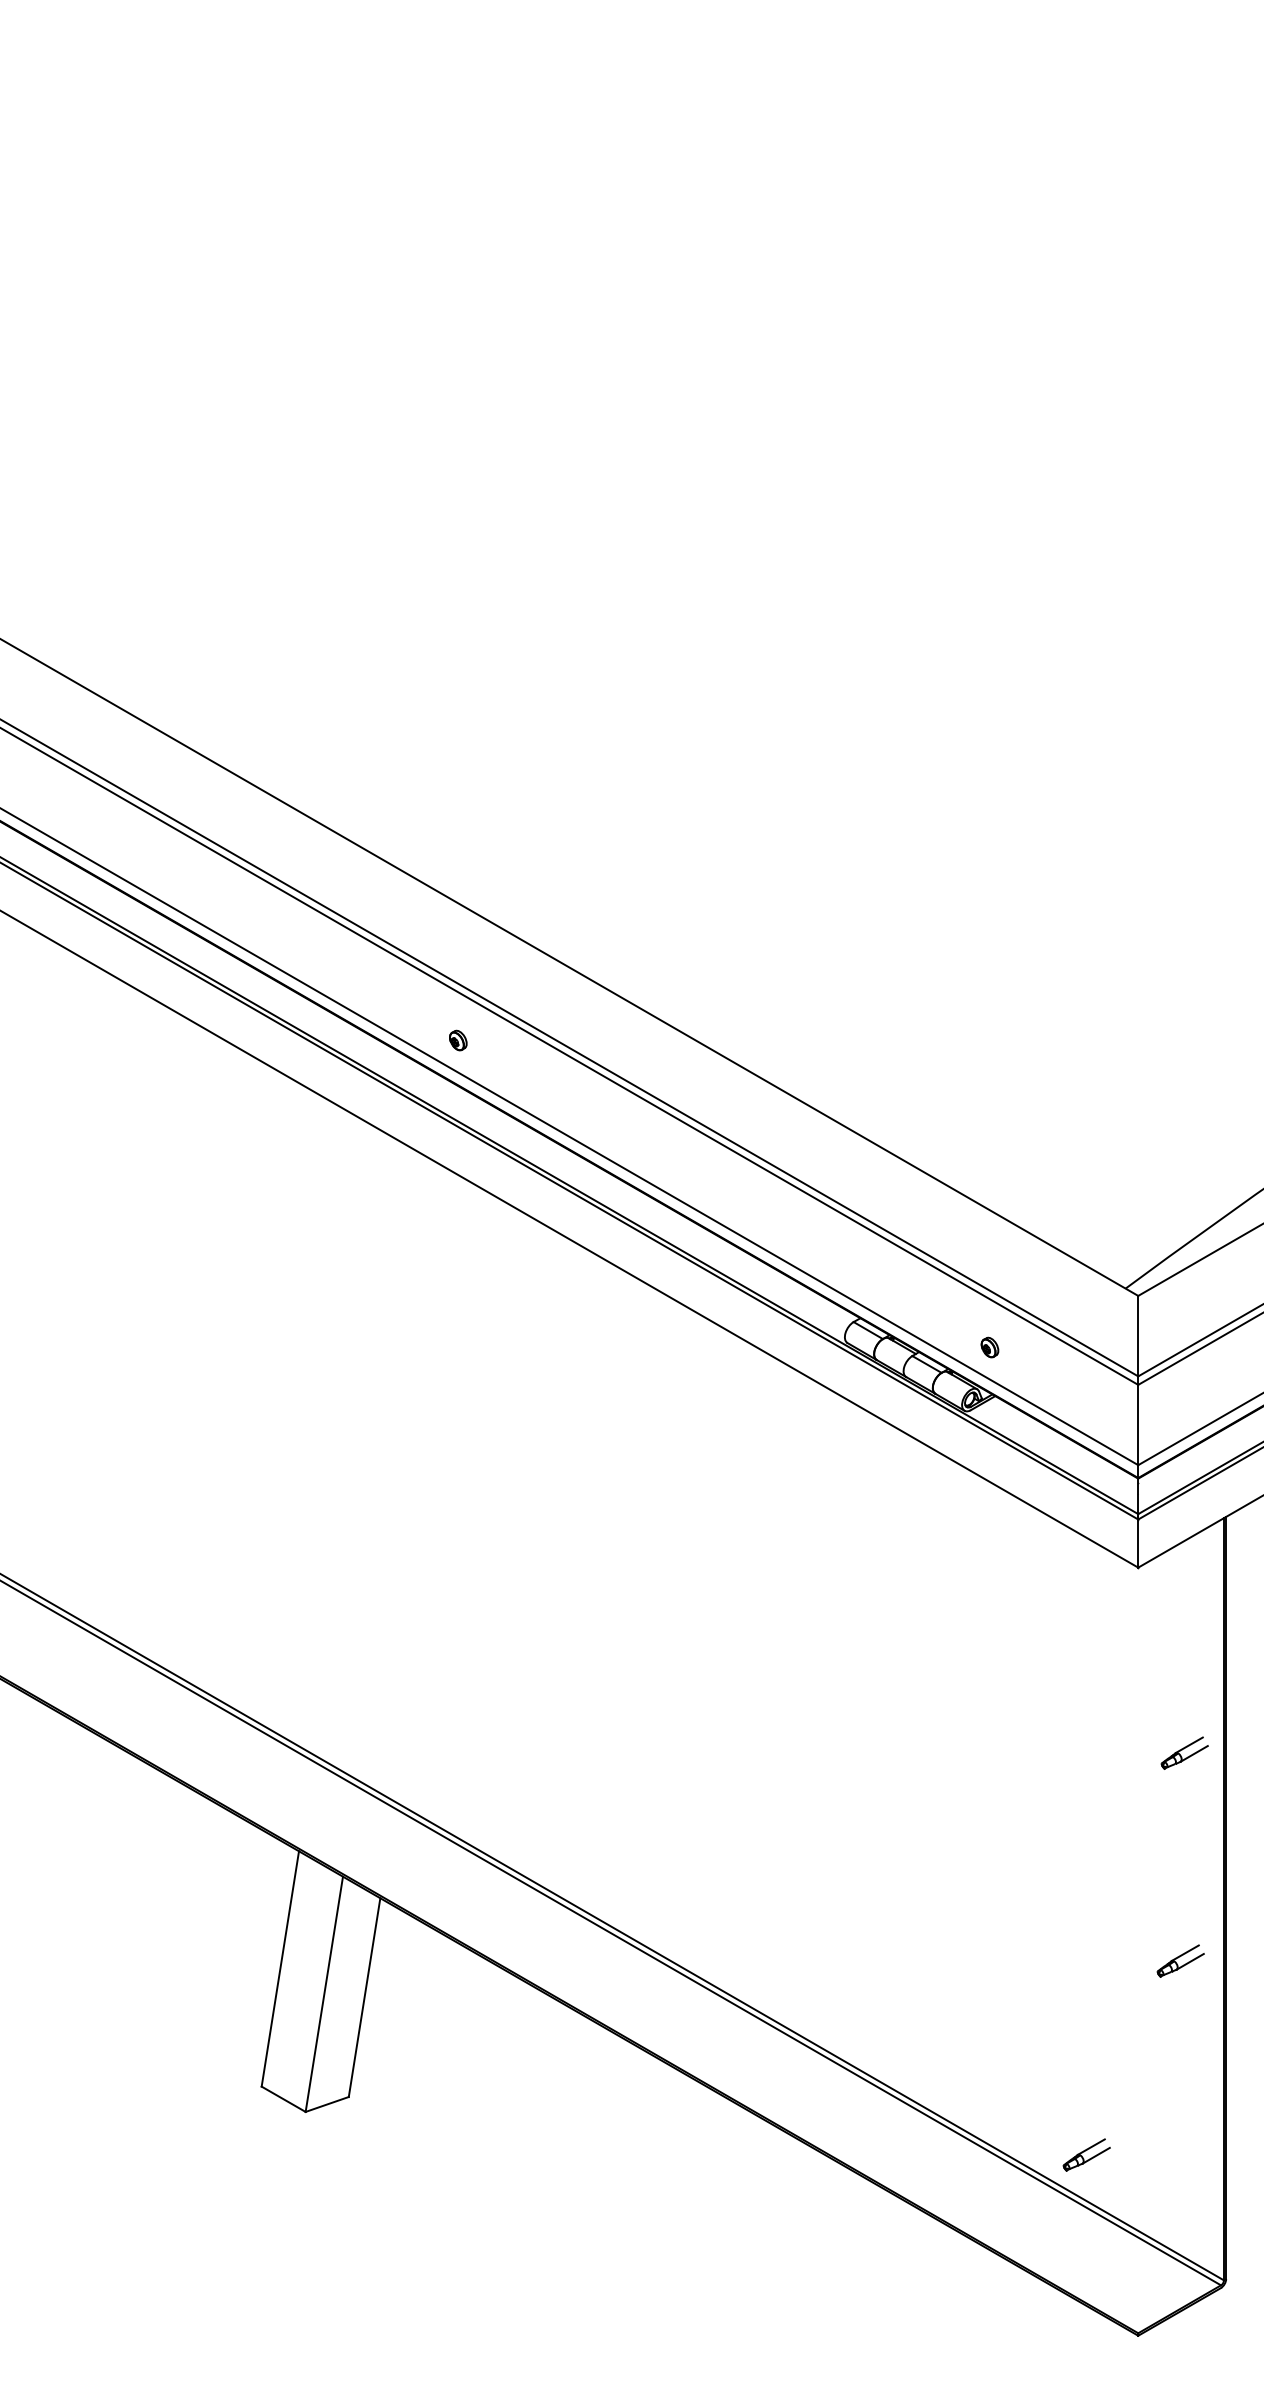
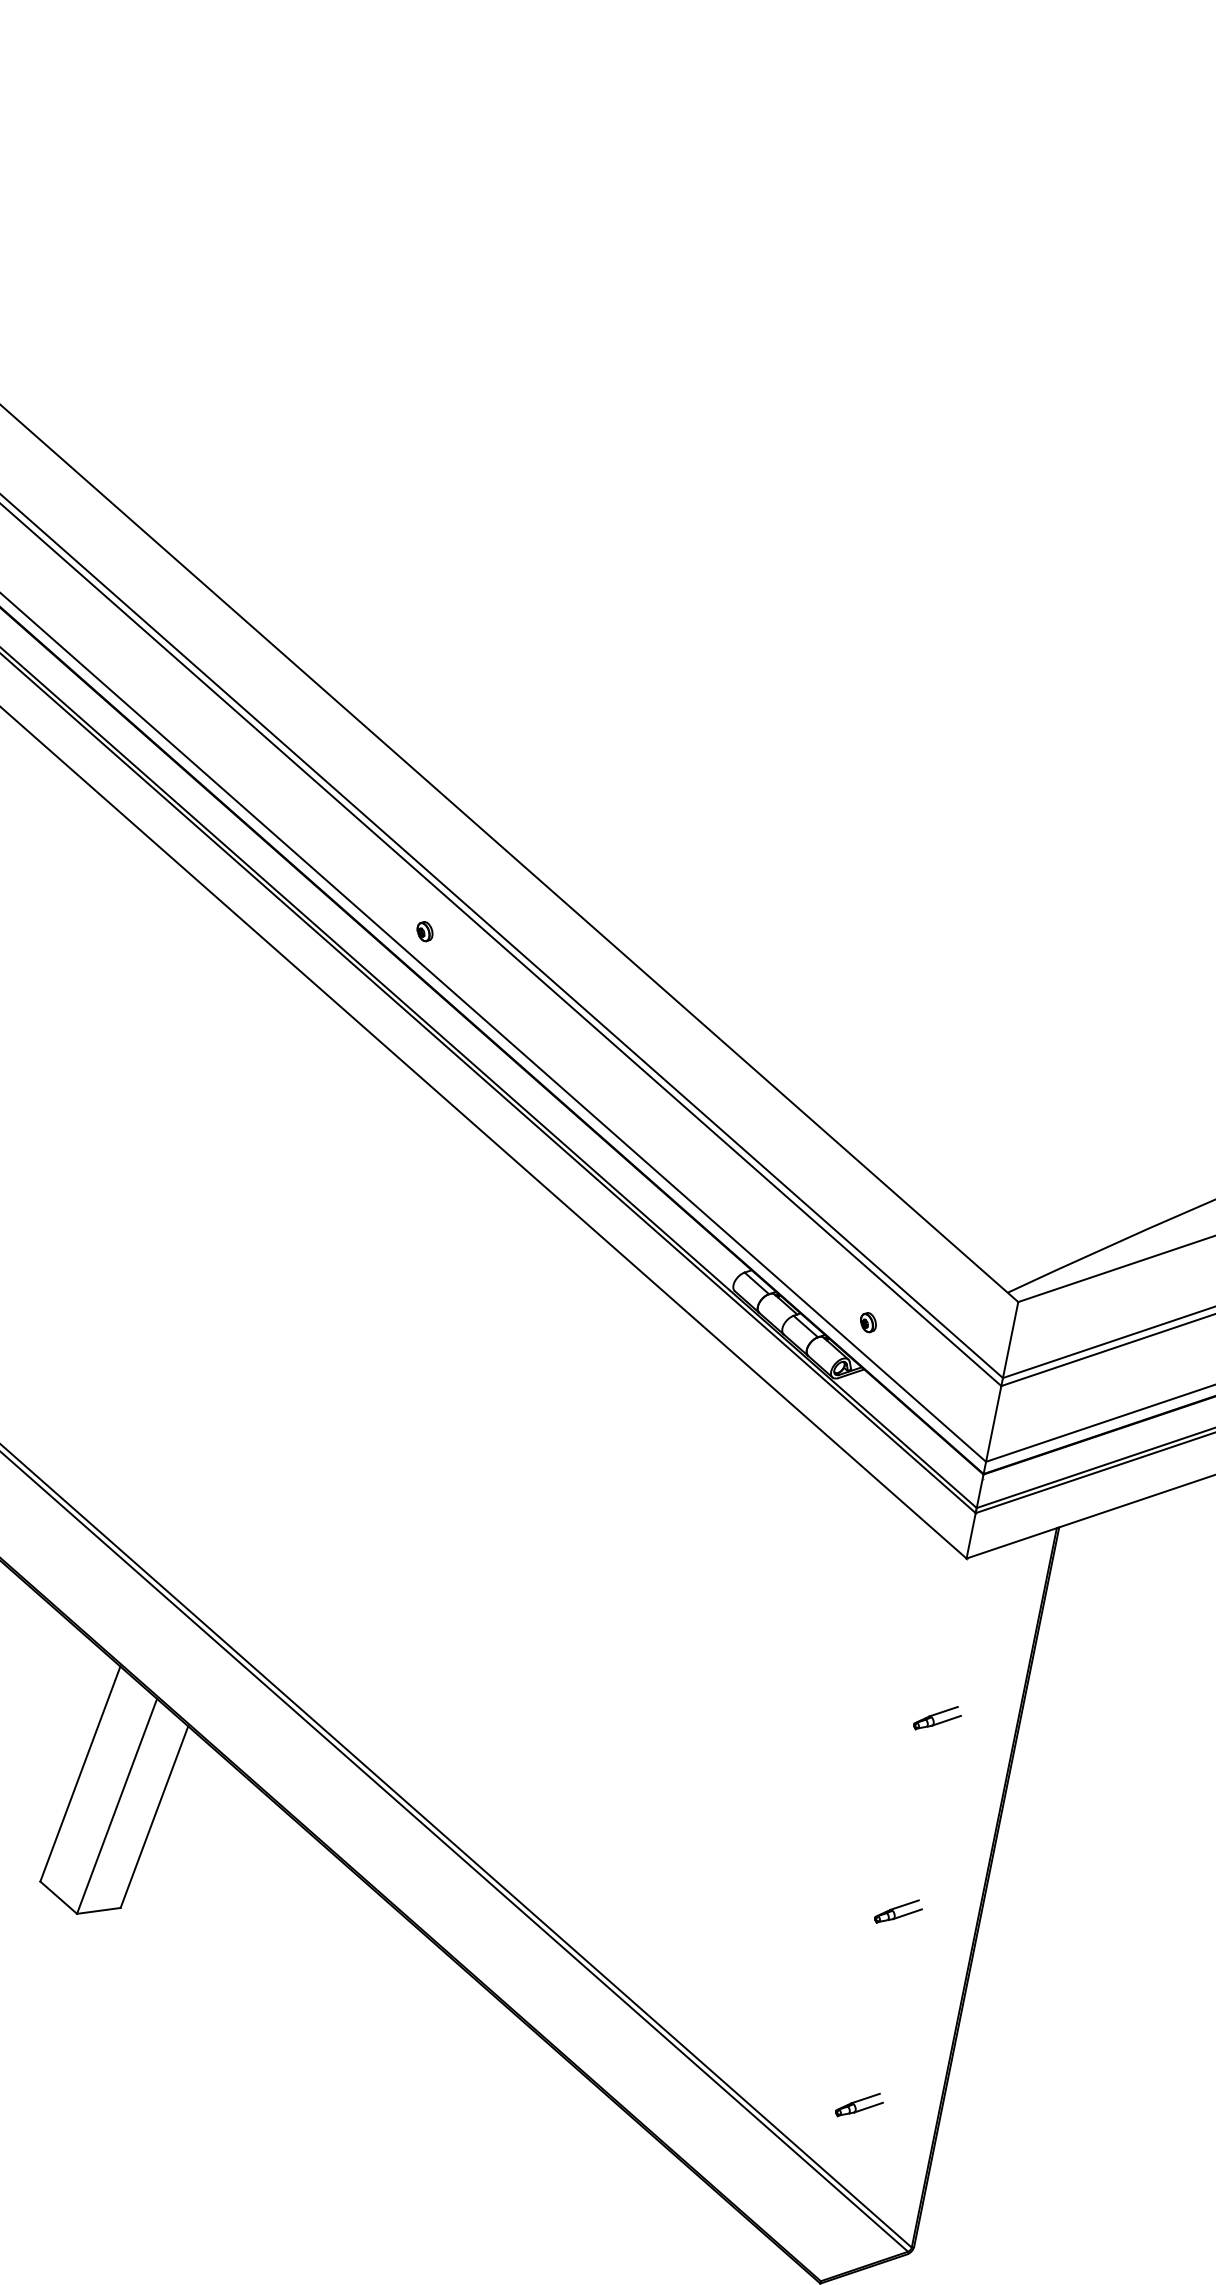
part: (1184, 1752) -> (937, 1717), moved
part: (1180, 1960) -> (898, 1911), moved
part: (1086, 2154) -> (859, 2104), moved

